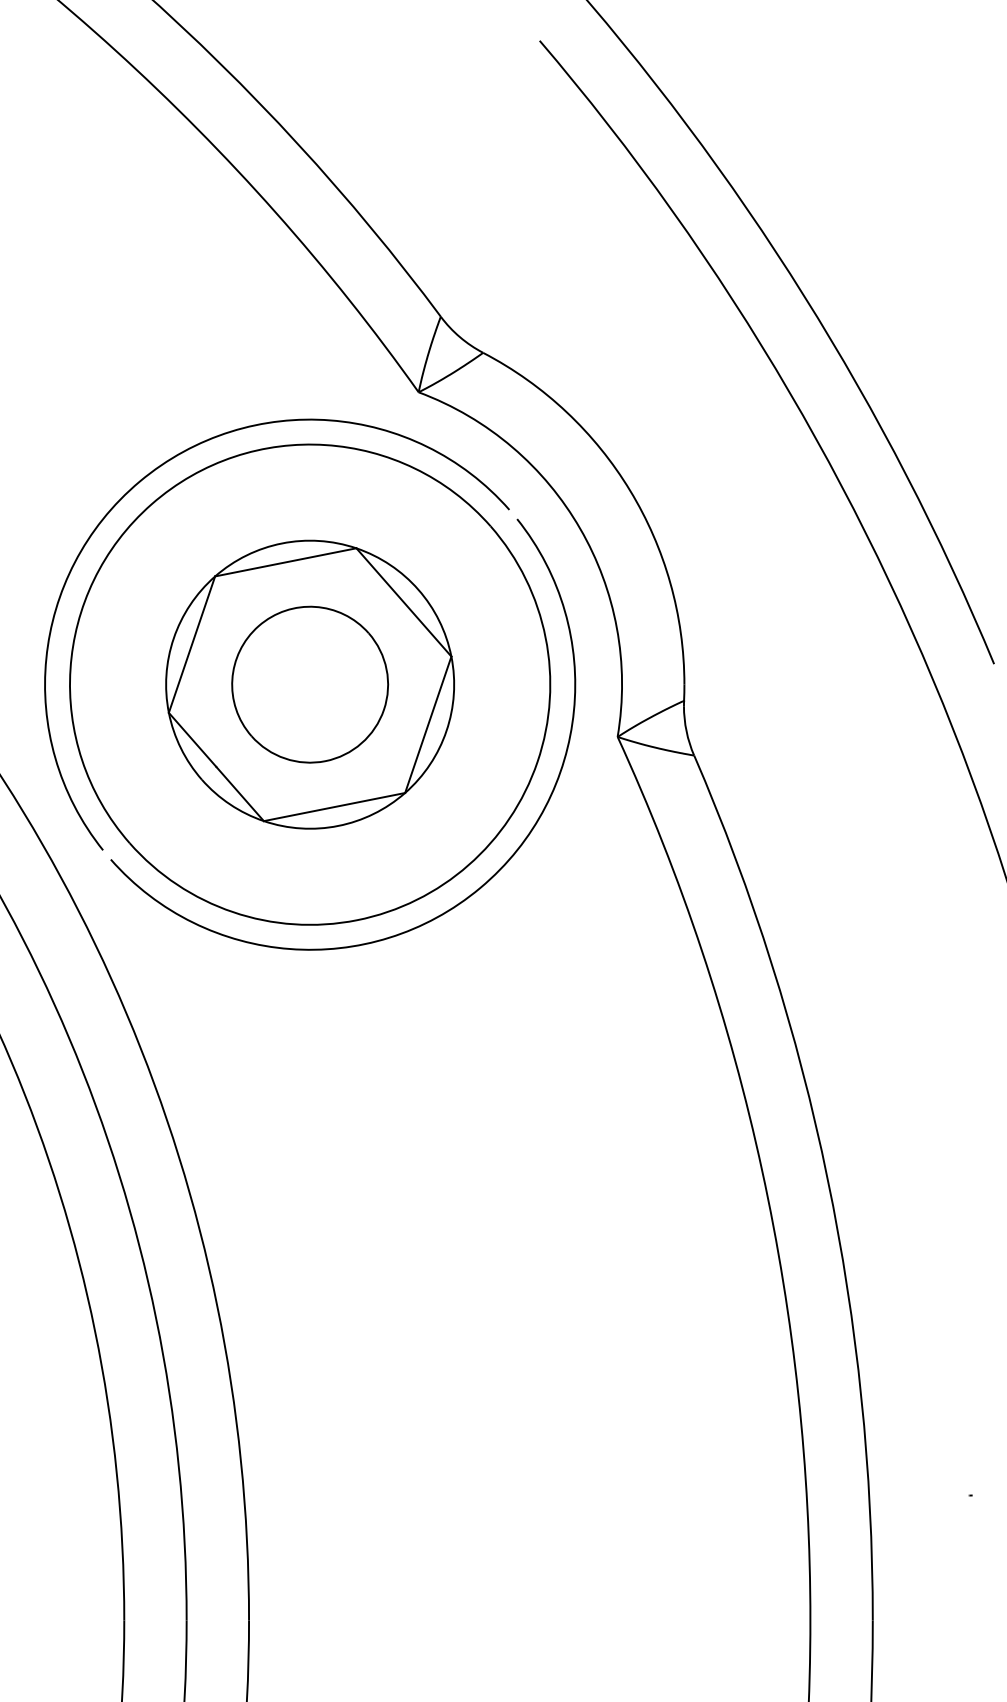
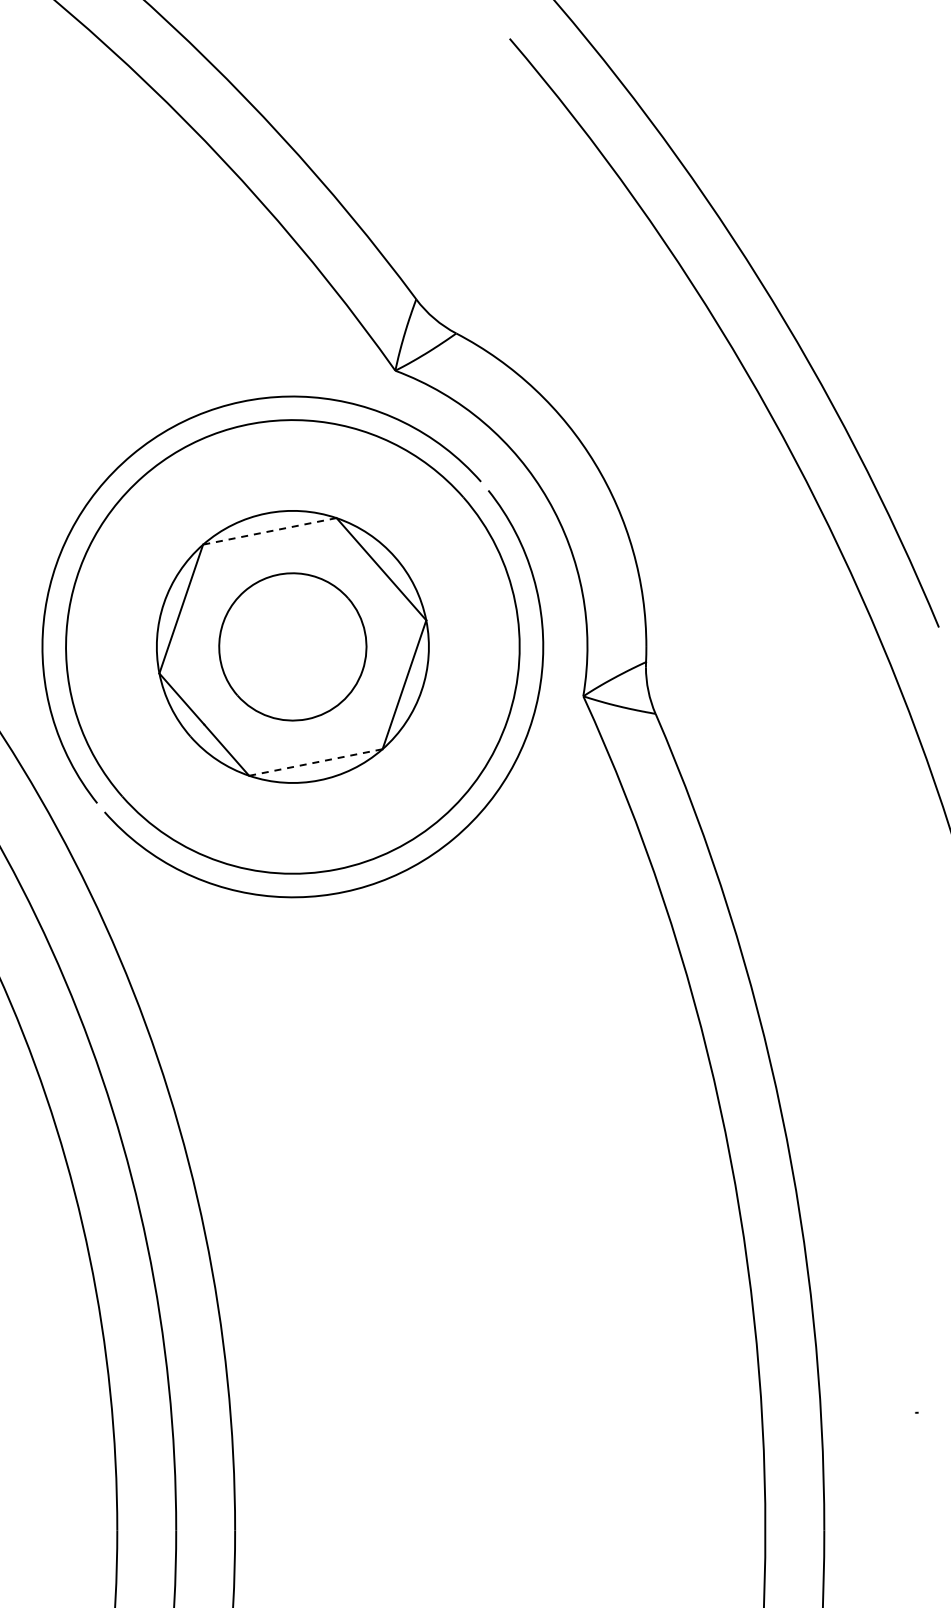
line: (285, 562) -> (269, 531), solid -> dashed
line: (335, 807) -> (316, 762), solid -> dashed

